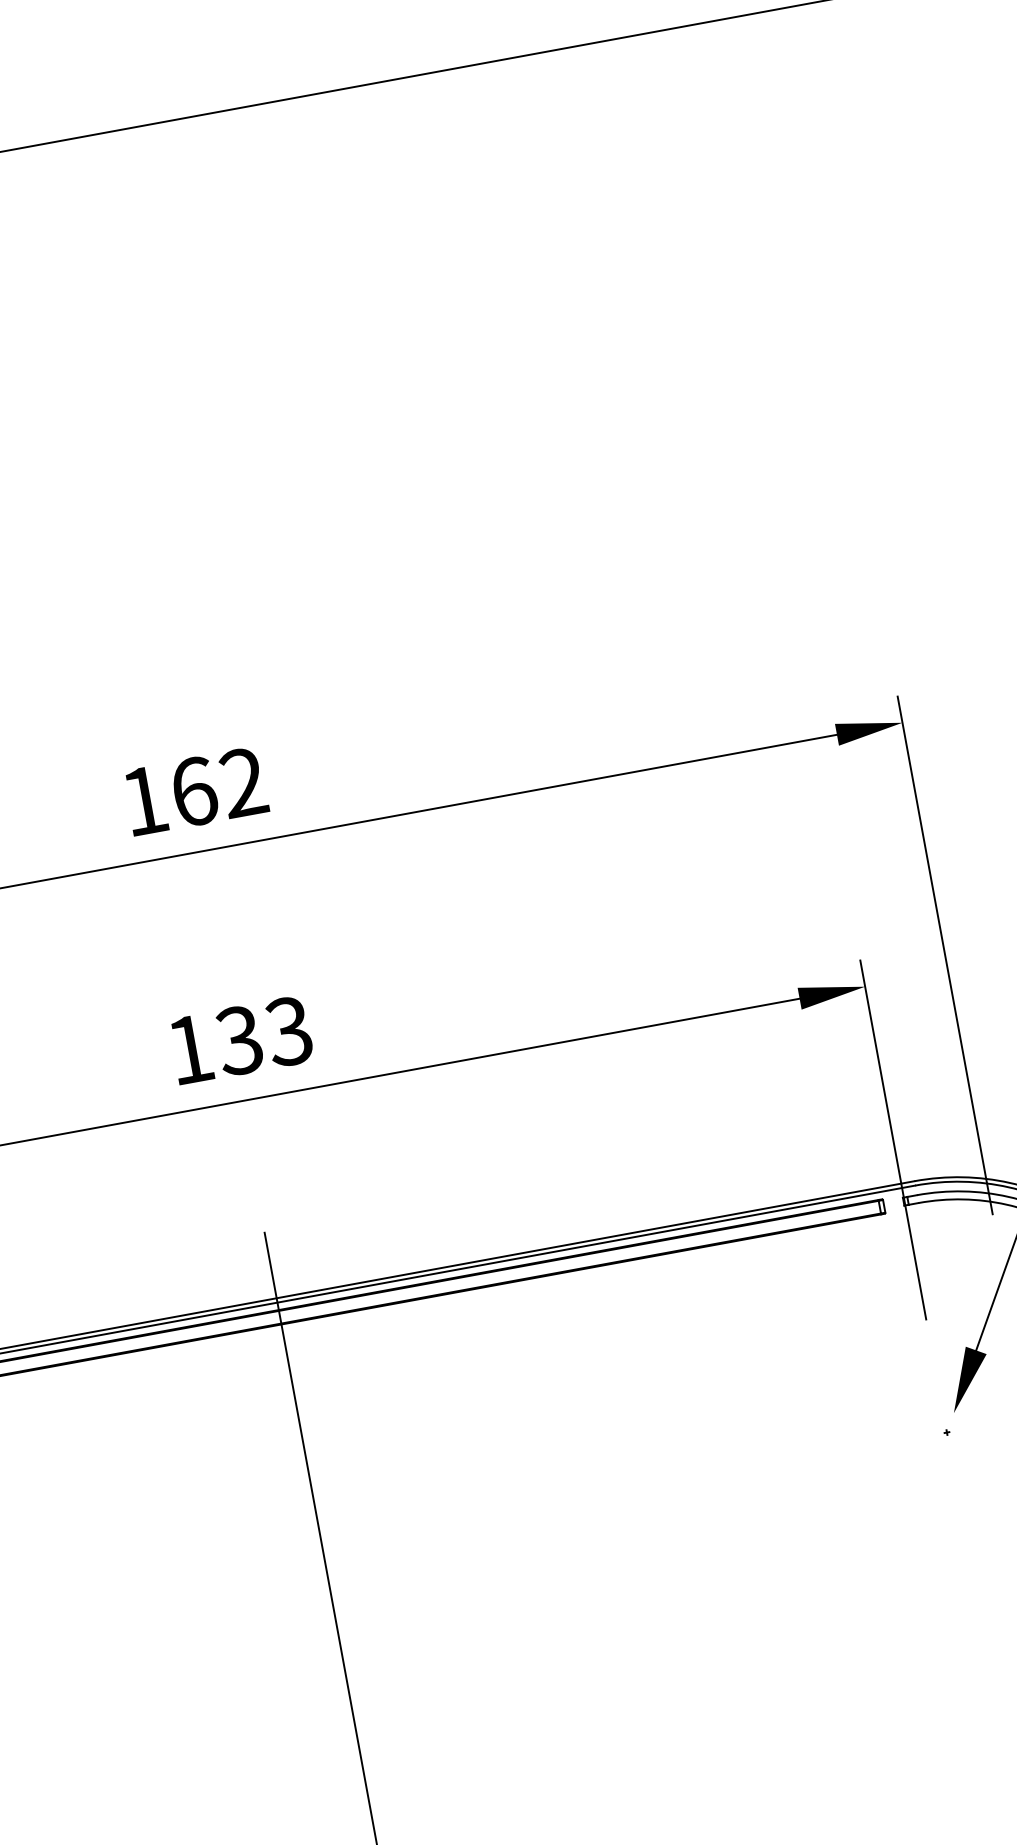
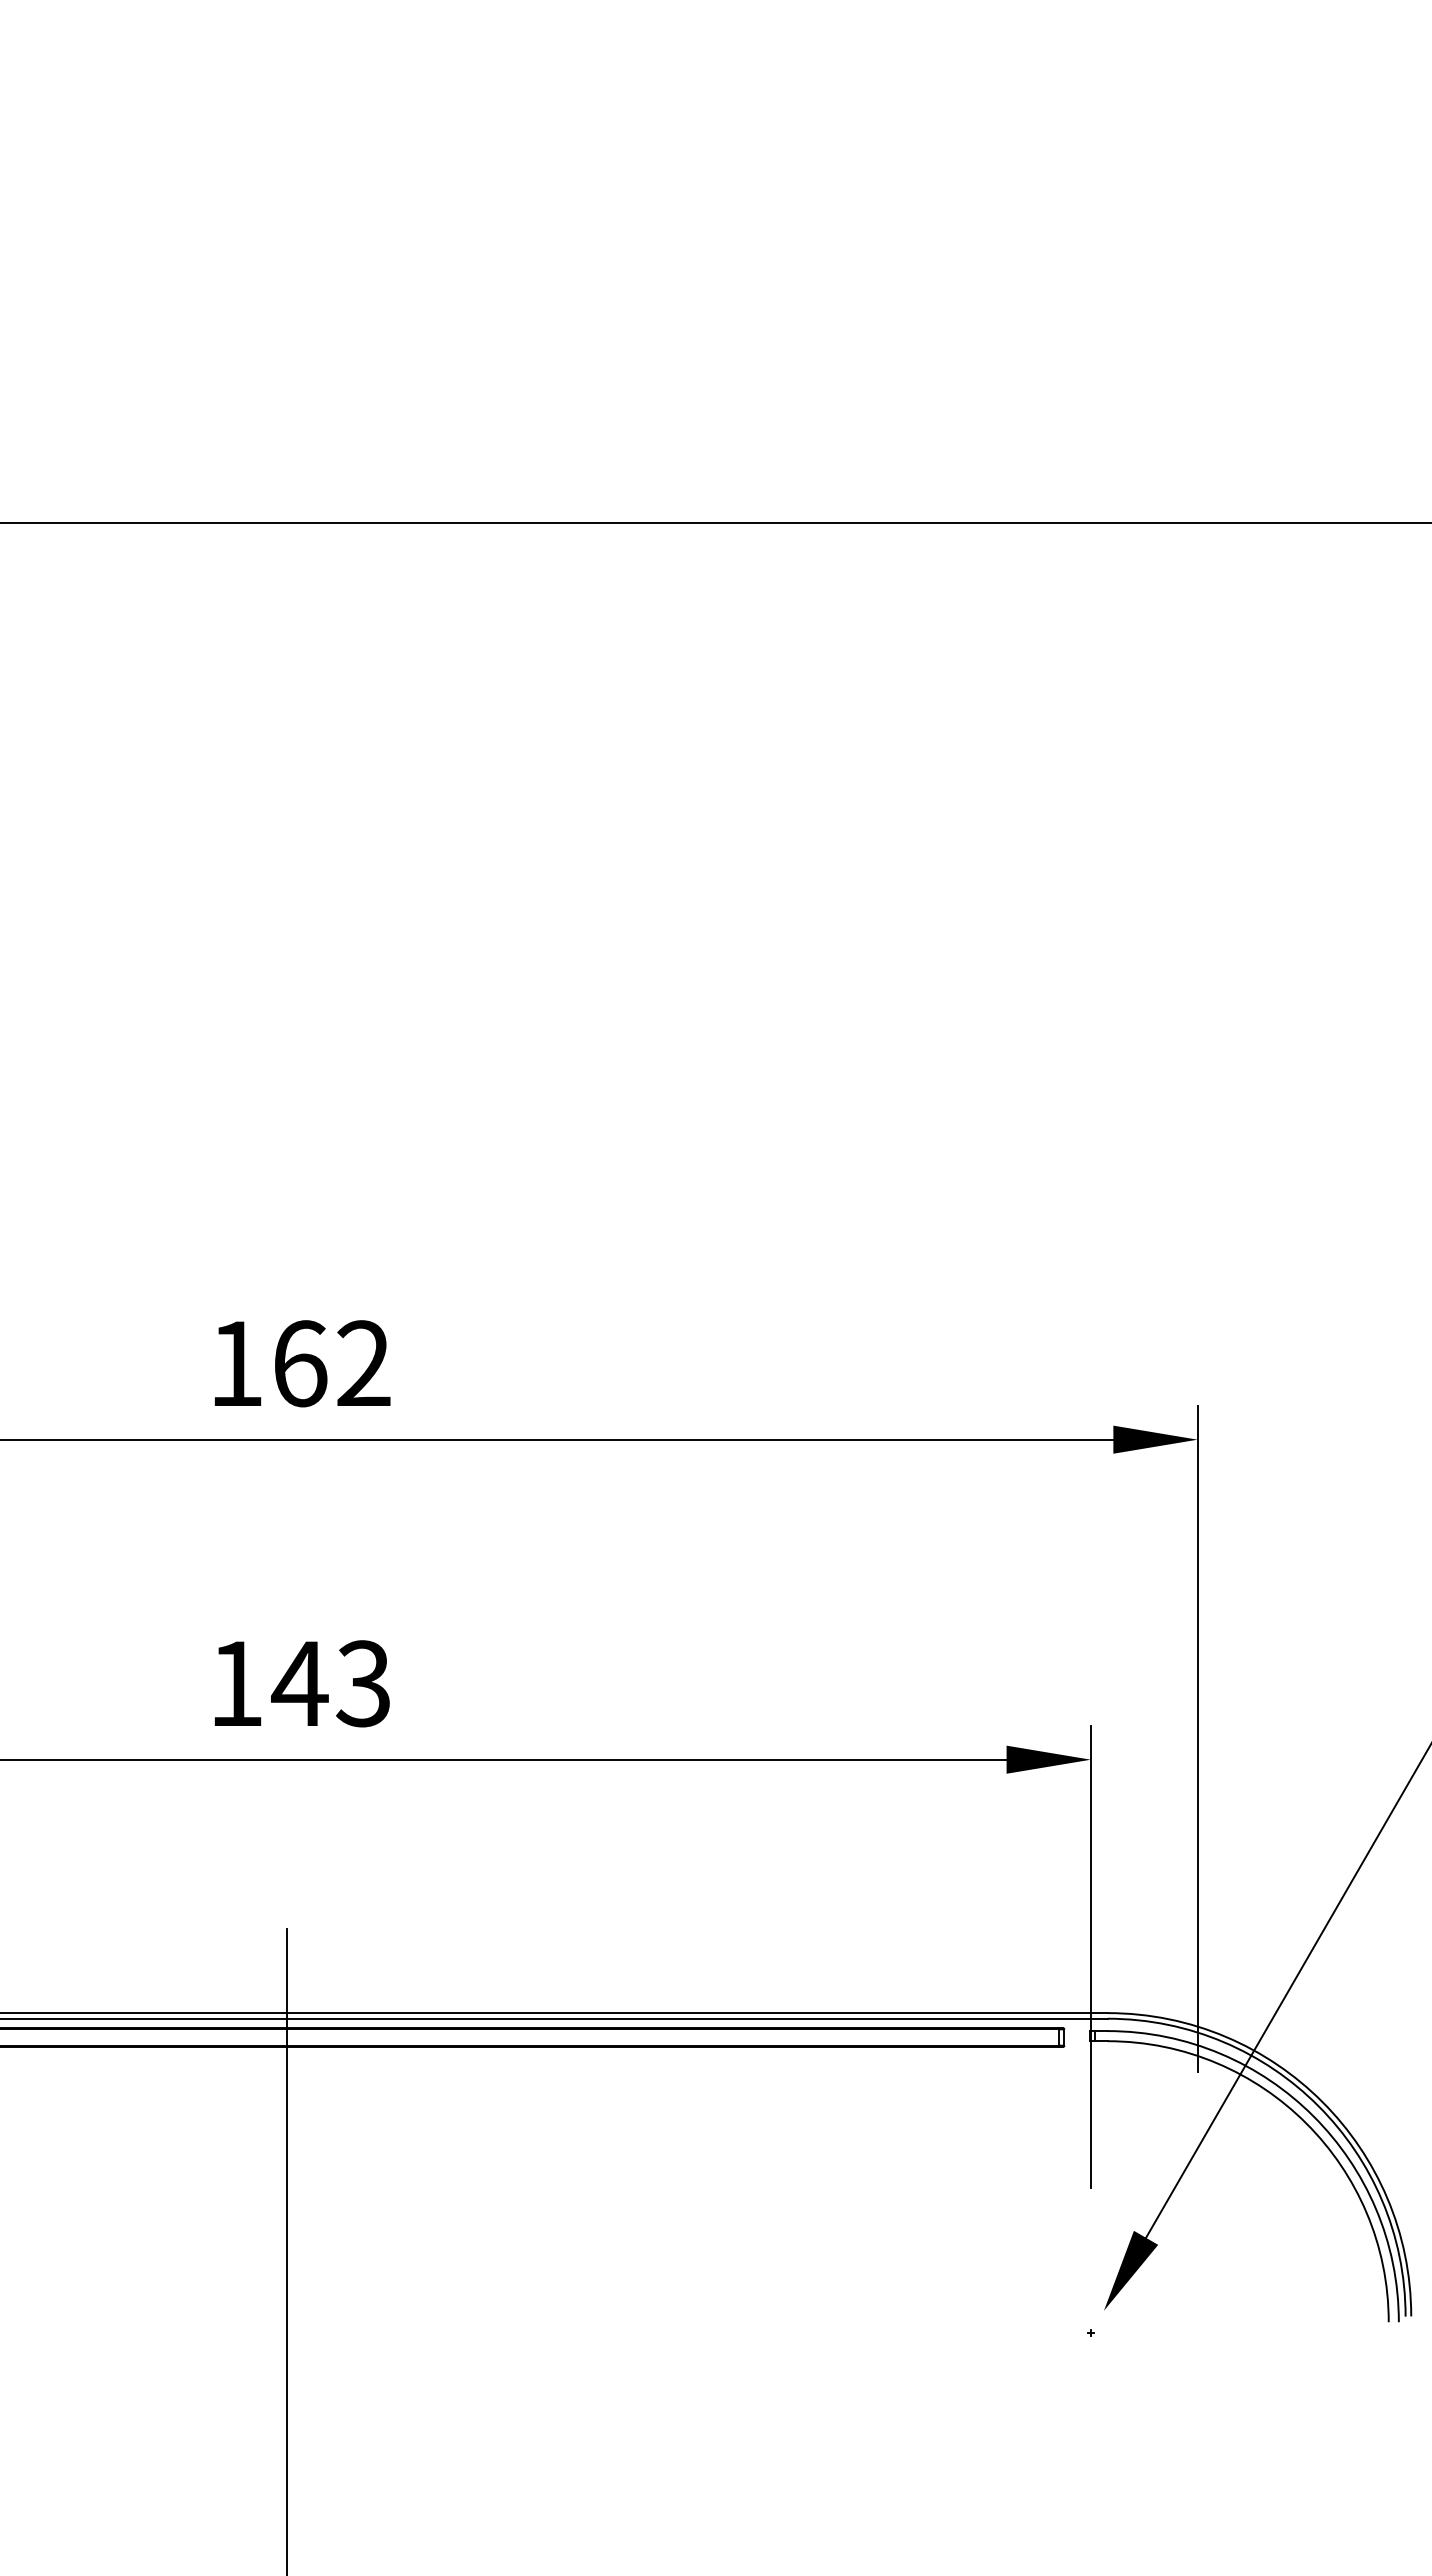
text: (239, 1040) -> (299, 1683), 133 -> 143

